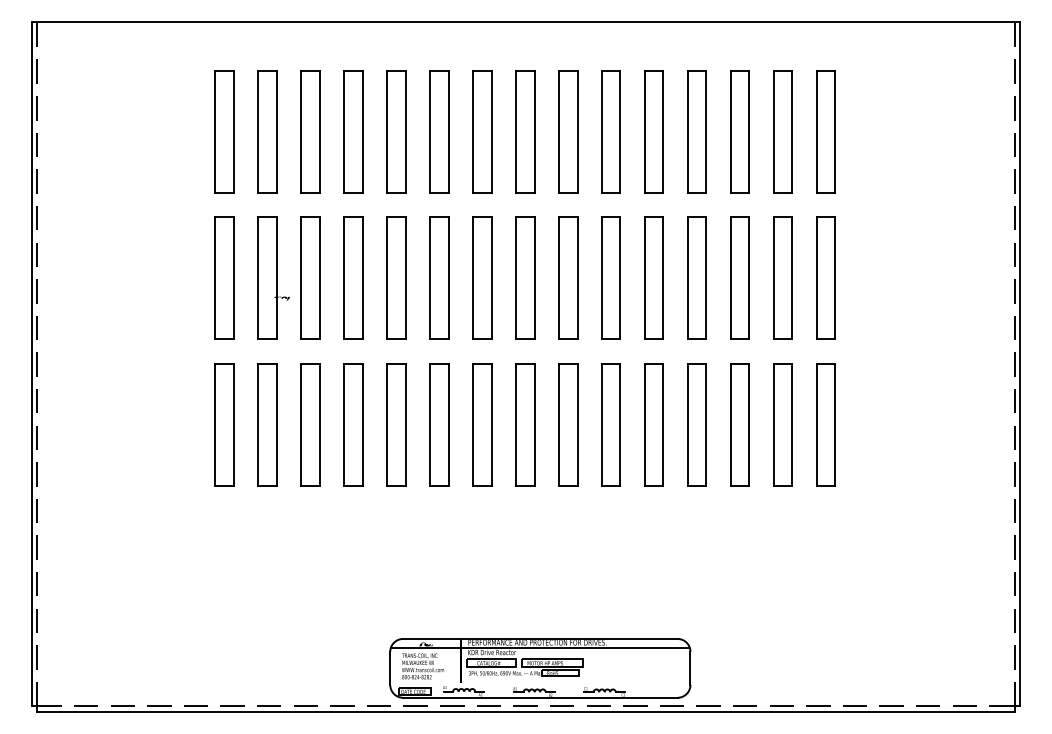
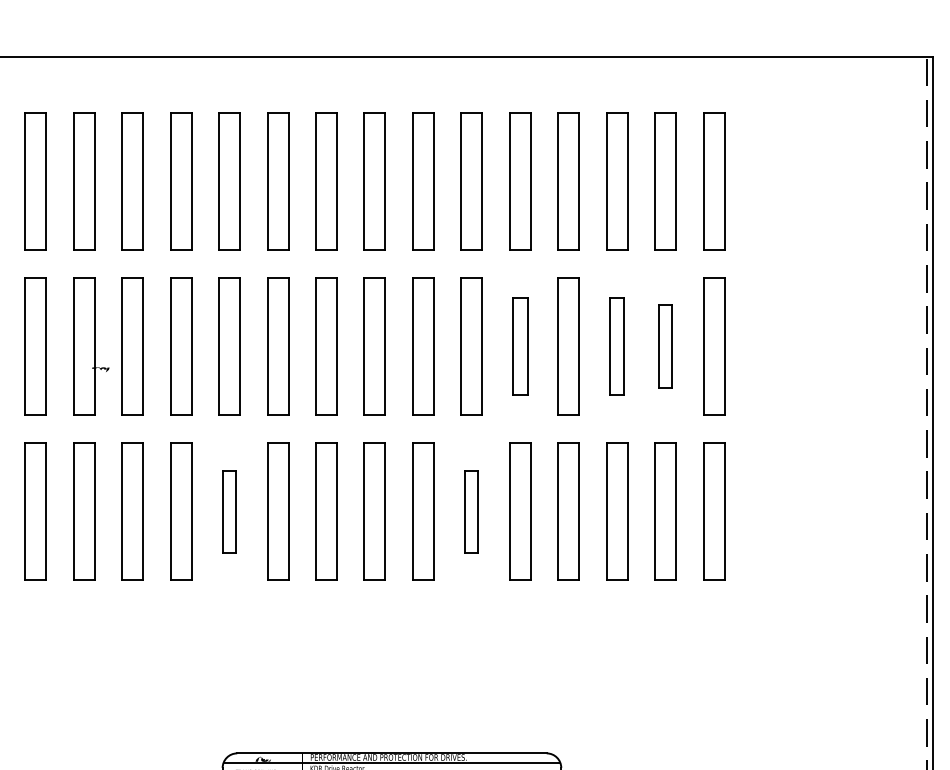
part: (653, 277) -> (519, 345), size x0.7
part: (739, 277) -> (616, 345), size x0.7
part: (782, 277) -> (665, 345), size x0.6
part: (396, 424) -> (229, 511), size x0.6
part: (610, 424) -> (471, 511), size x0.6

